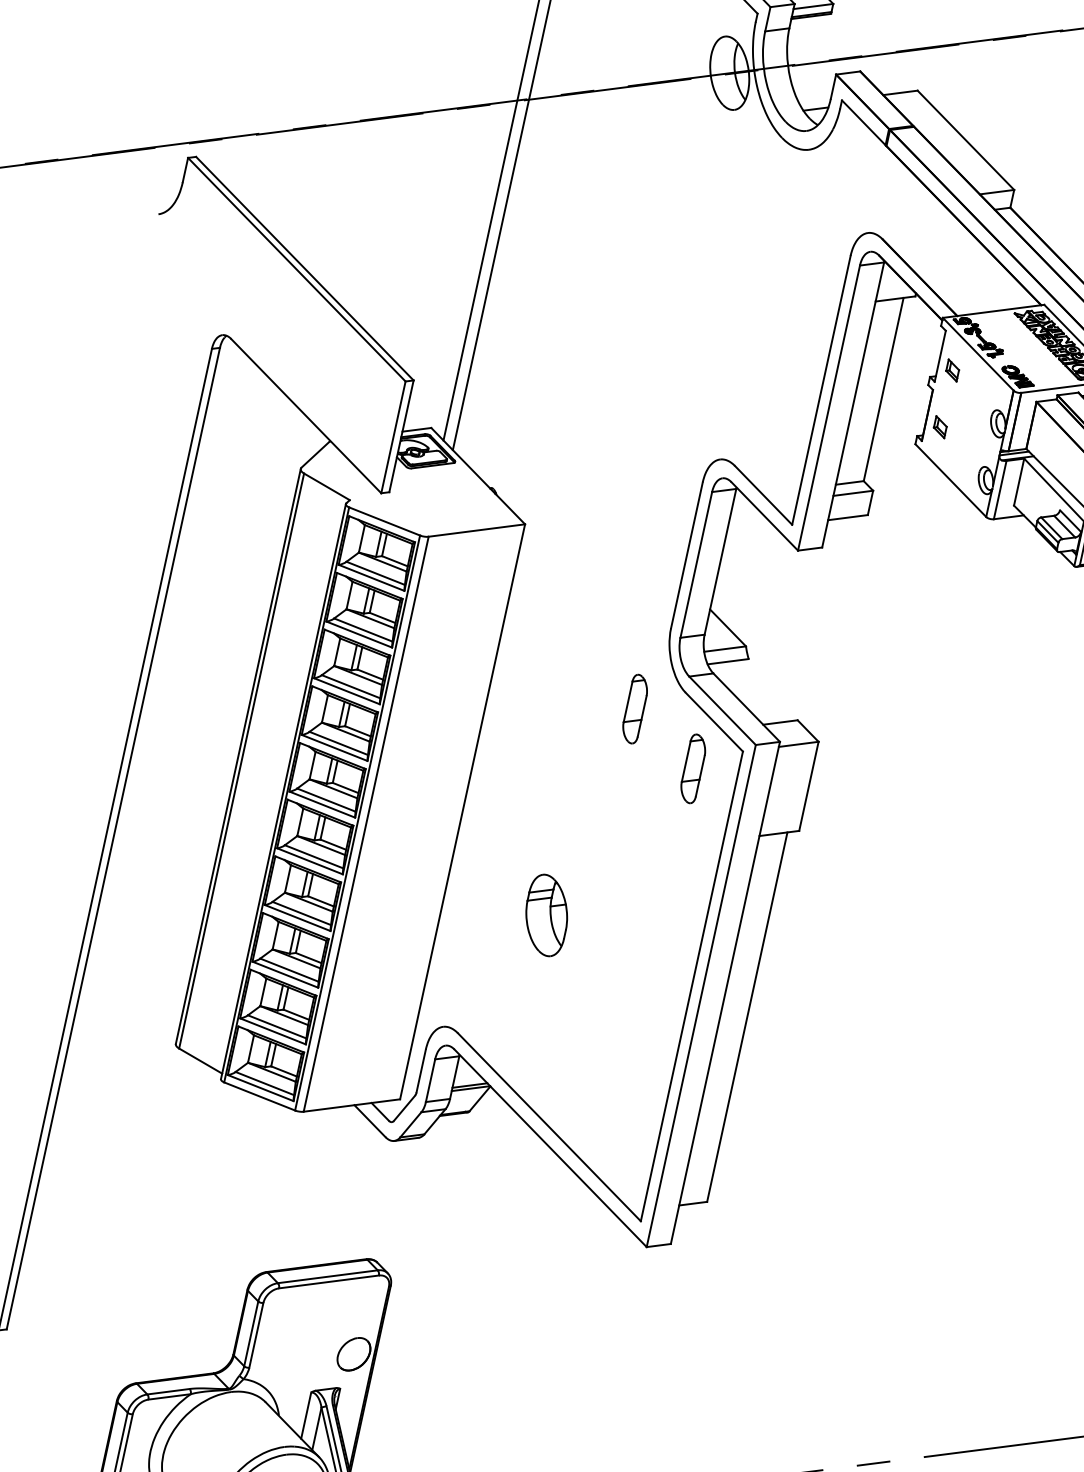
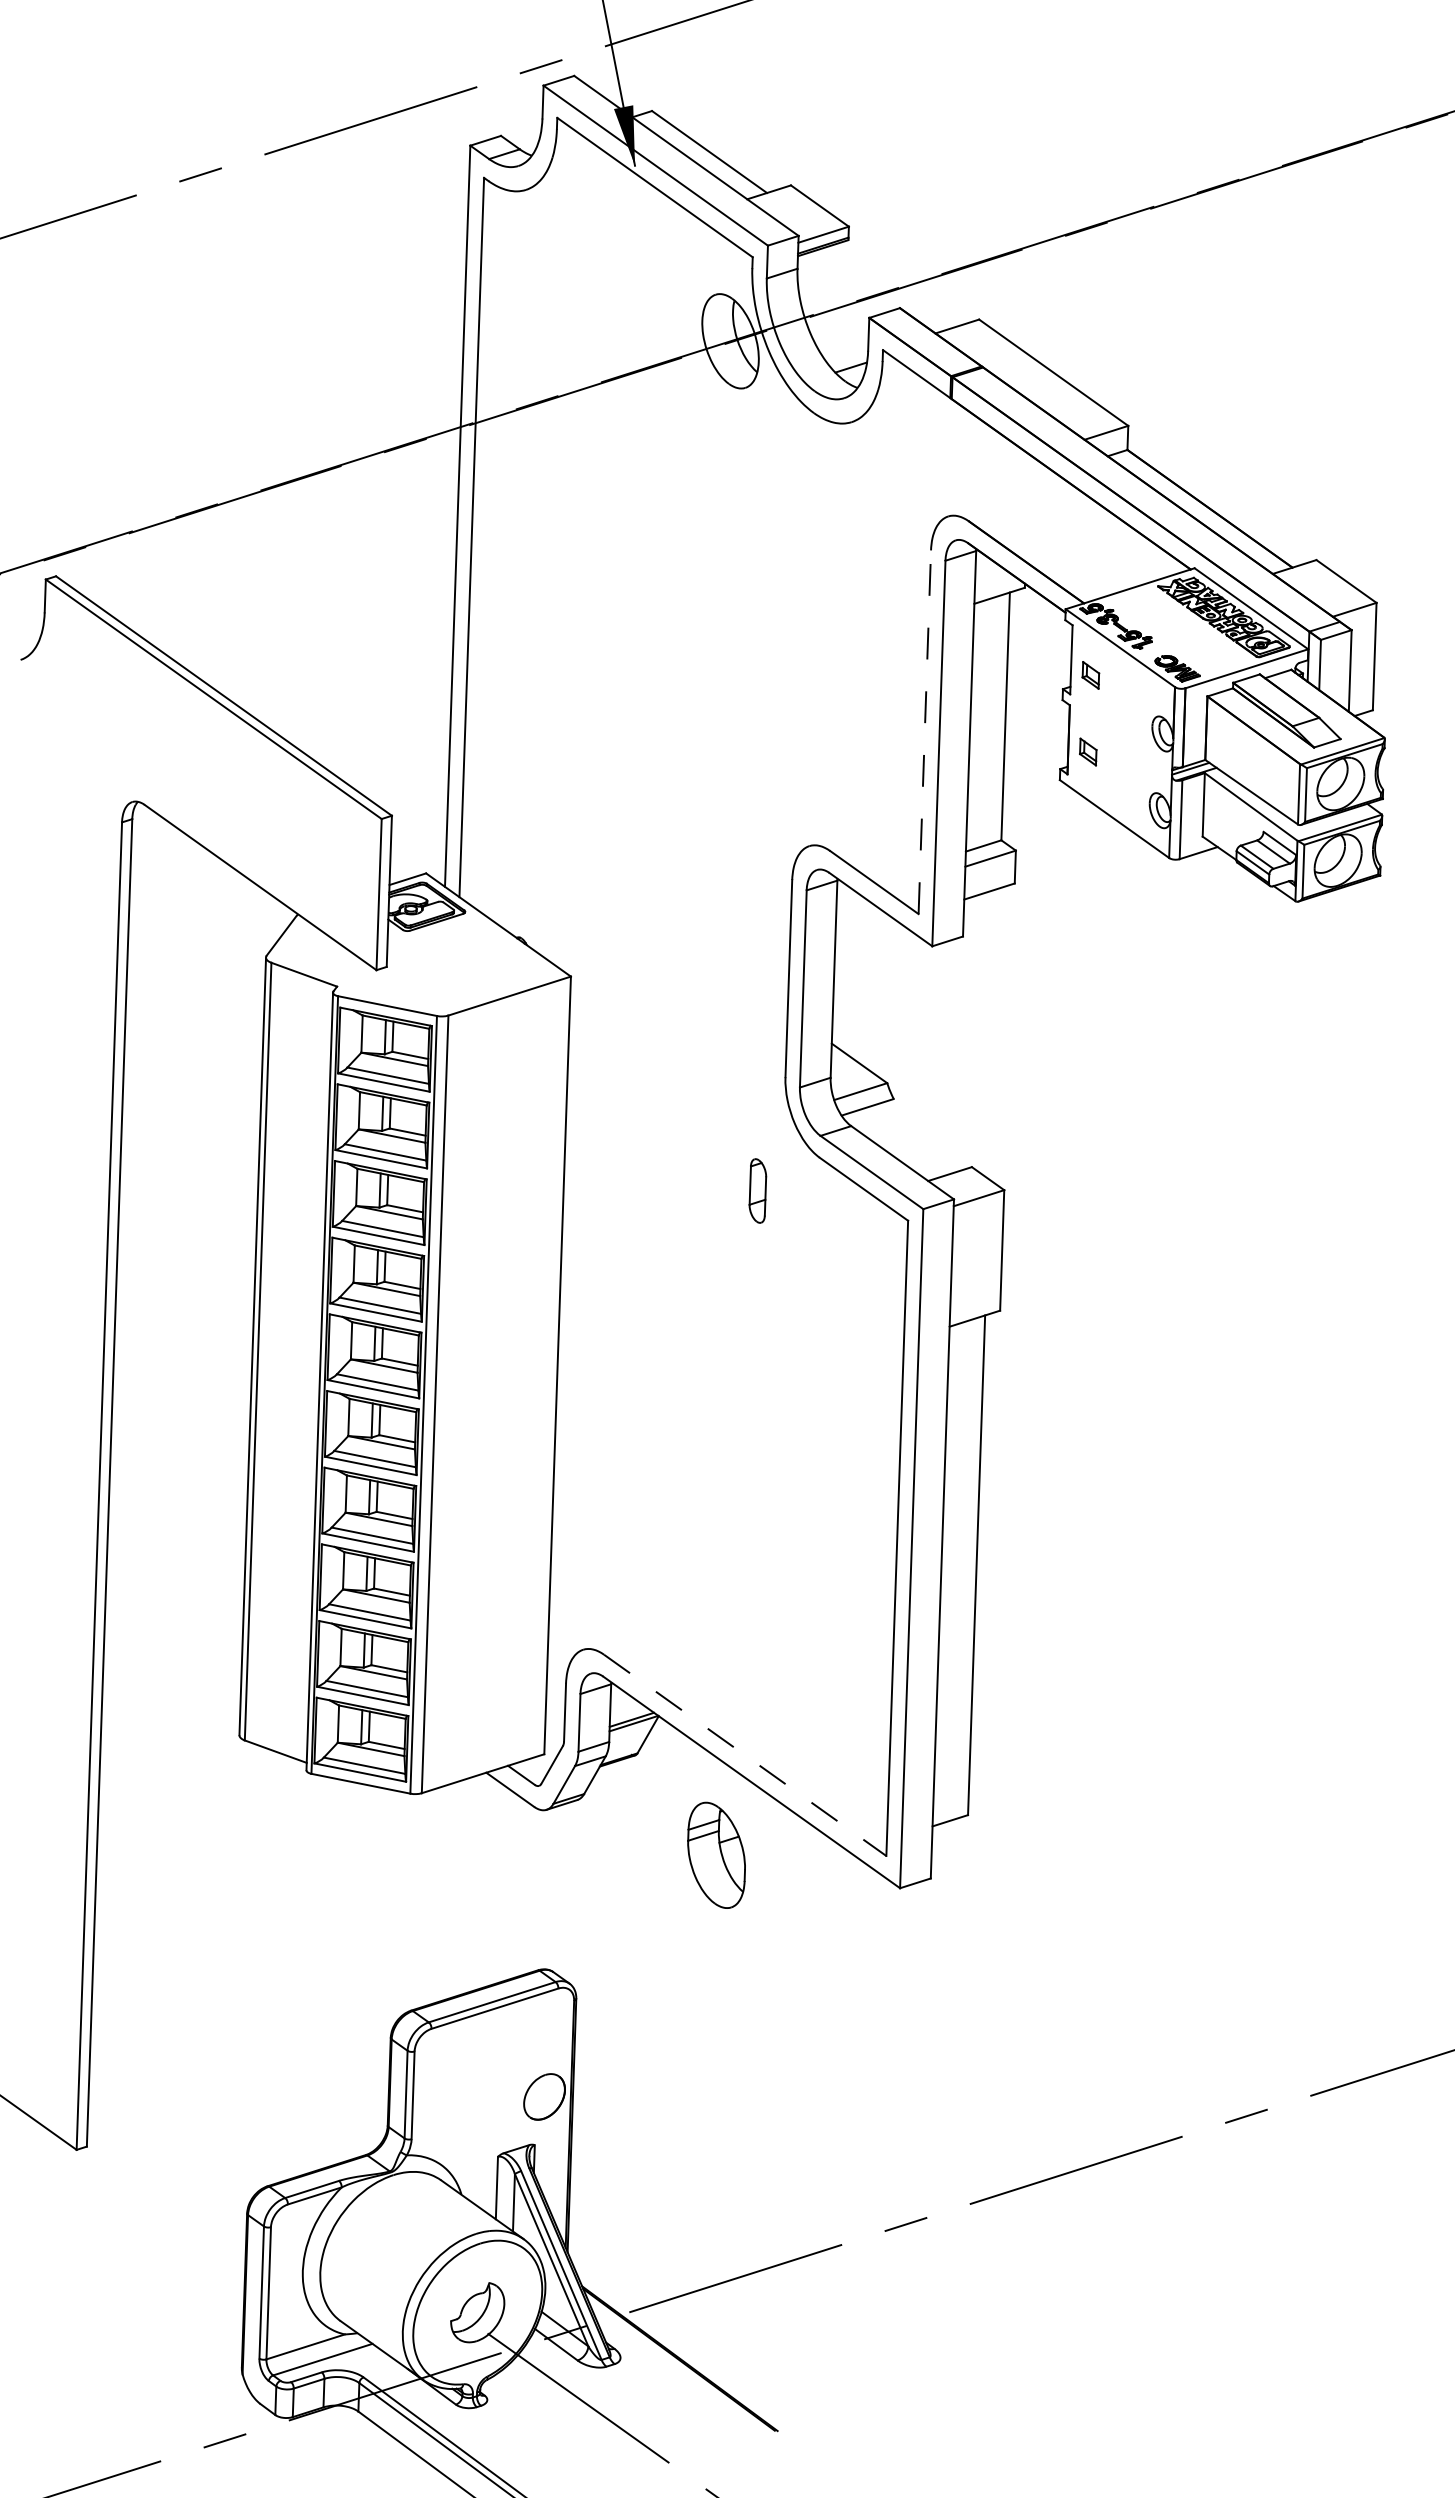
line: (821, 390) -> (924, 732), solid -> dashed
part: (634, 708) -> (757, 1190), size x0.7
part: (693, 768) -> (847, 1254), removed
part: (546, 914) -> (716, 1854), moved
line: (549, 1127) -> (745, 1755), solid -> dashed

